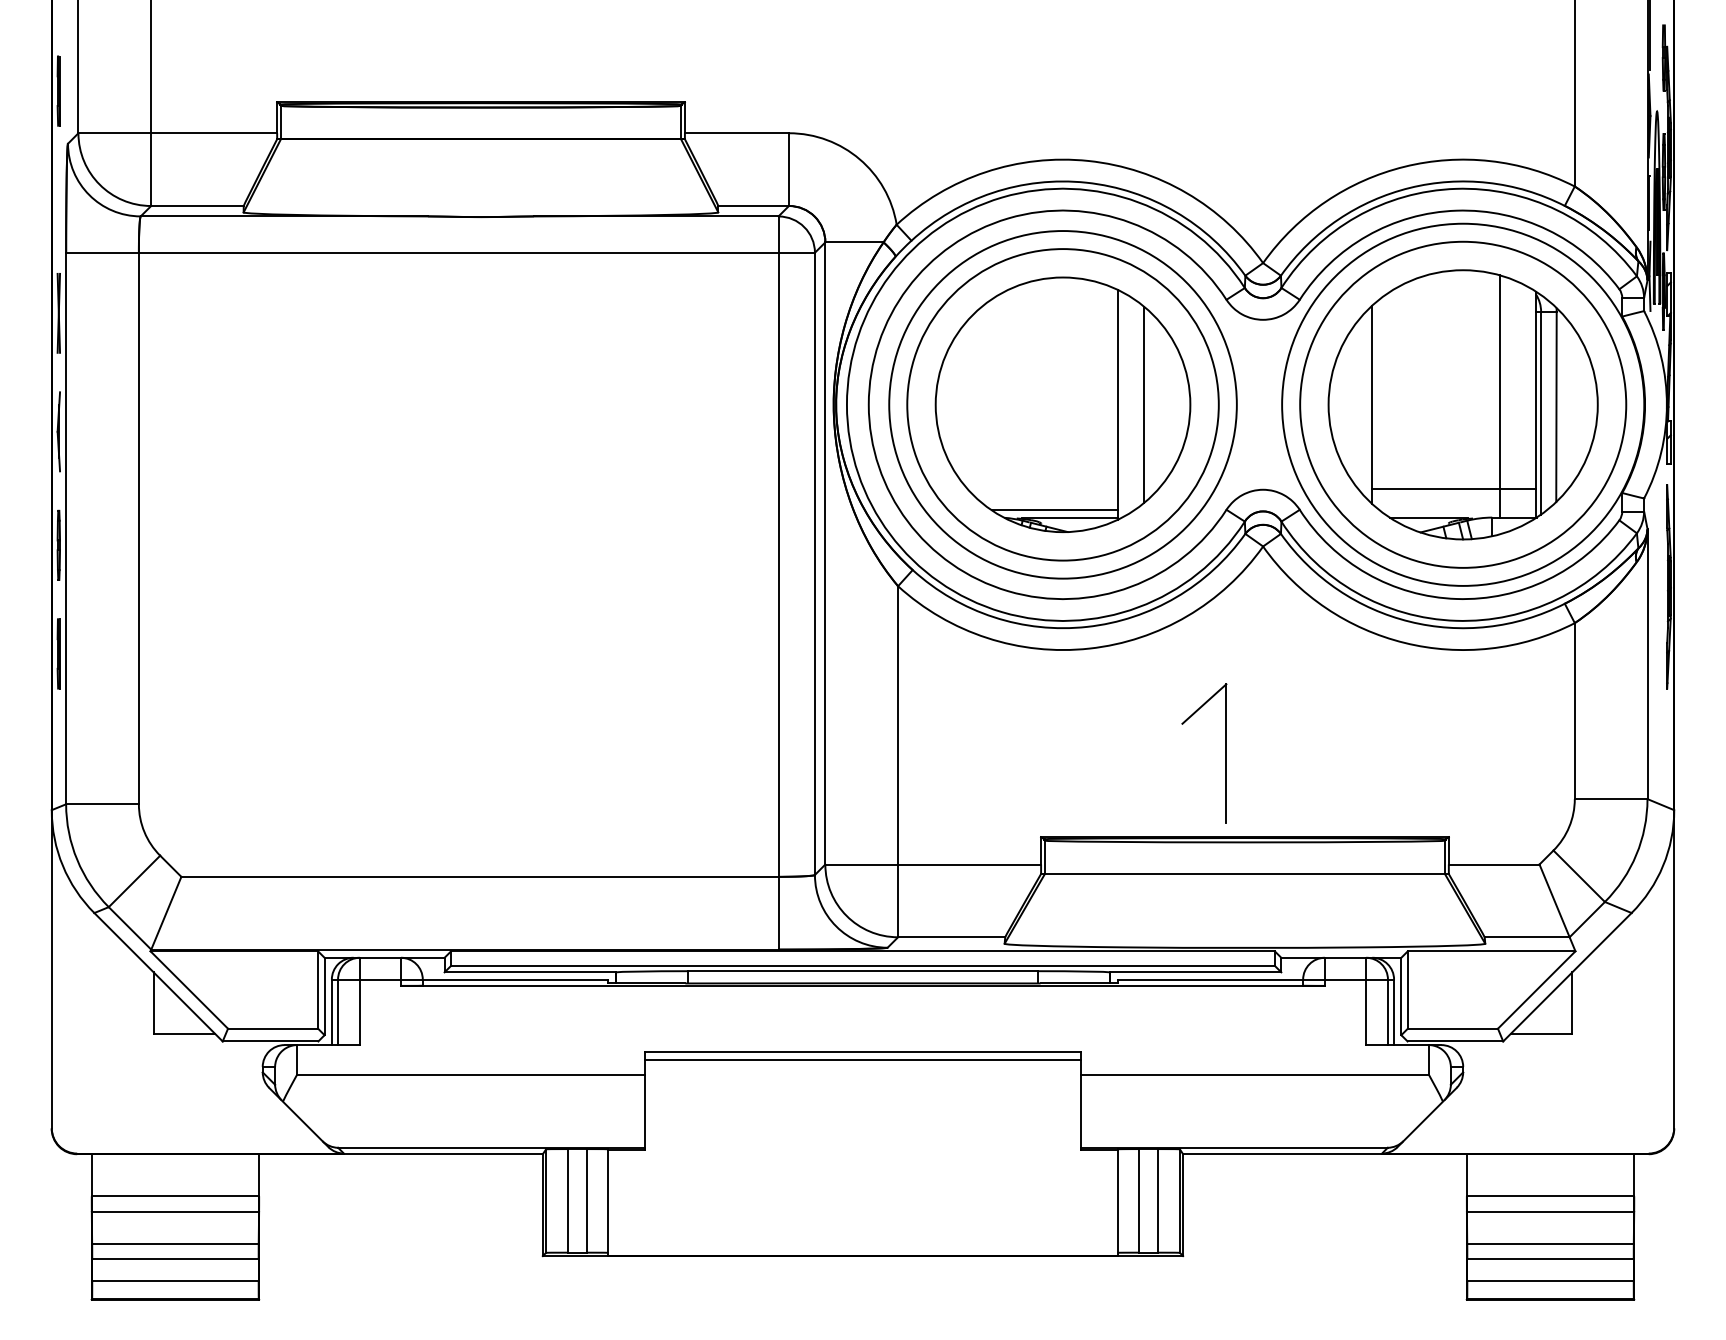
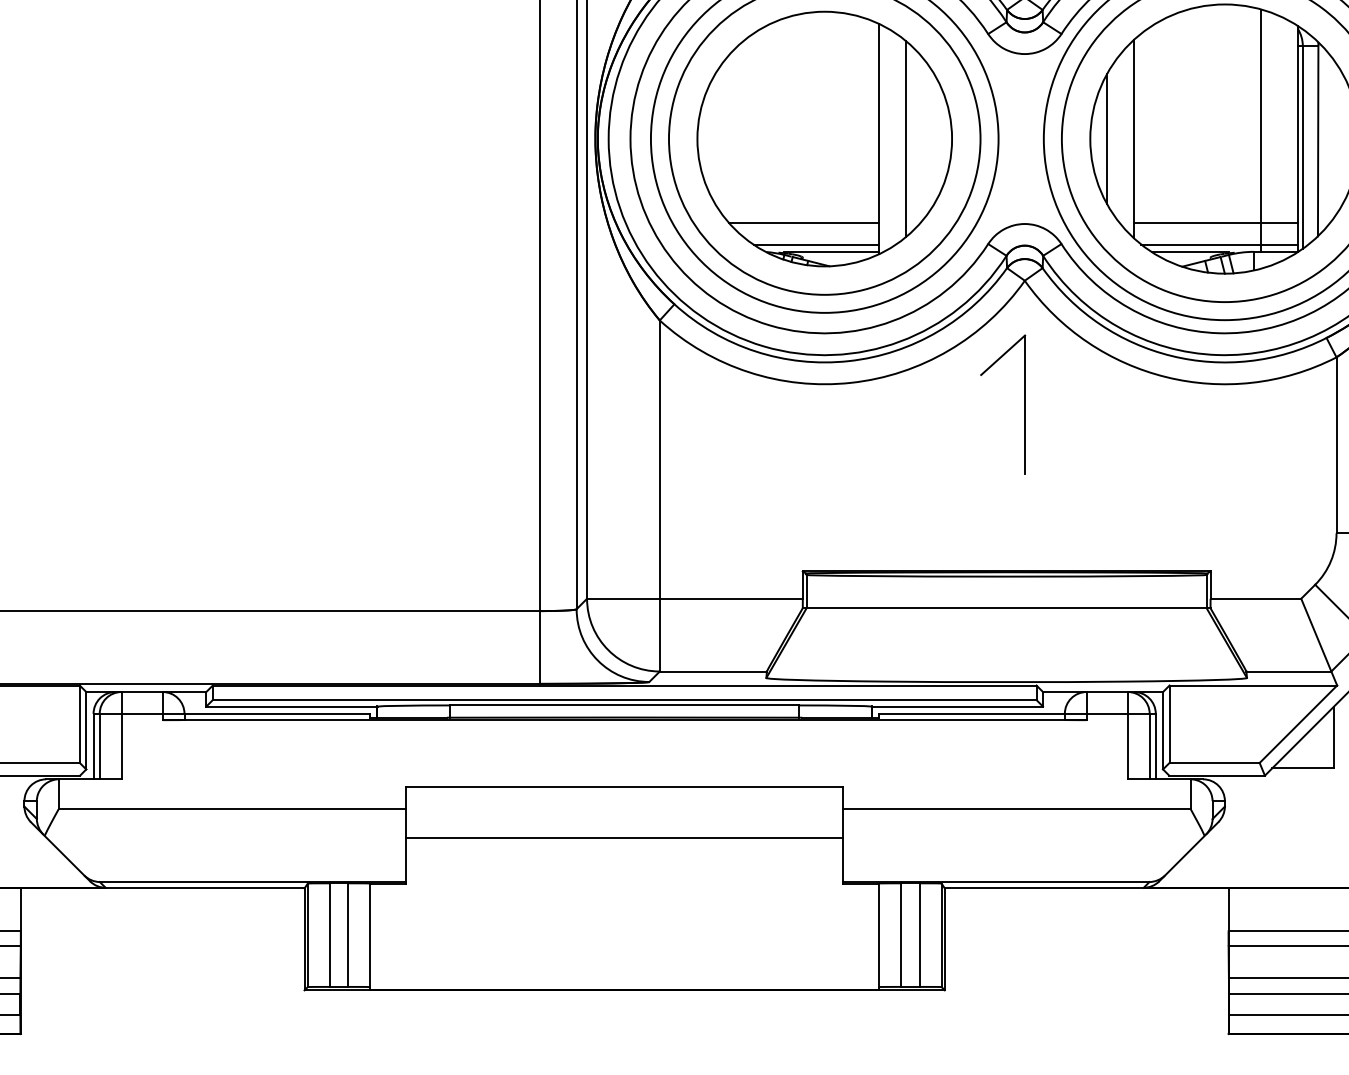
line: (1345, 404) -> (1107, 138), added
line: (1042, 488) -> (804, 222), added
line: (1457, 510) -> (1219, 244), added
part: (1225, 753) -> (1024, 404), moved
line: (862, 1060) -> (624, 837), moved

